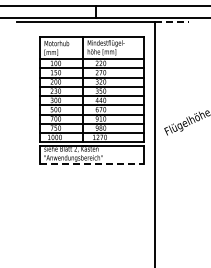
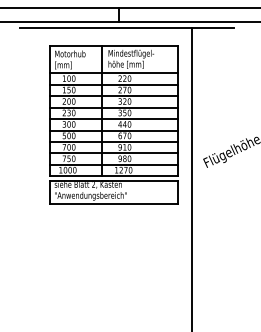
line: (172, 22) -> (213, 28), dashed -> solid
line: (92, 164) -> (114, 203), dashed -> solid

